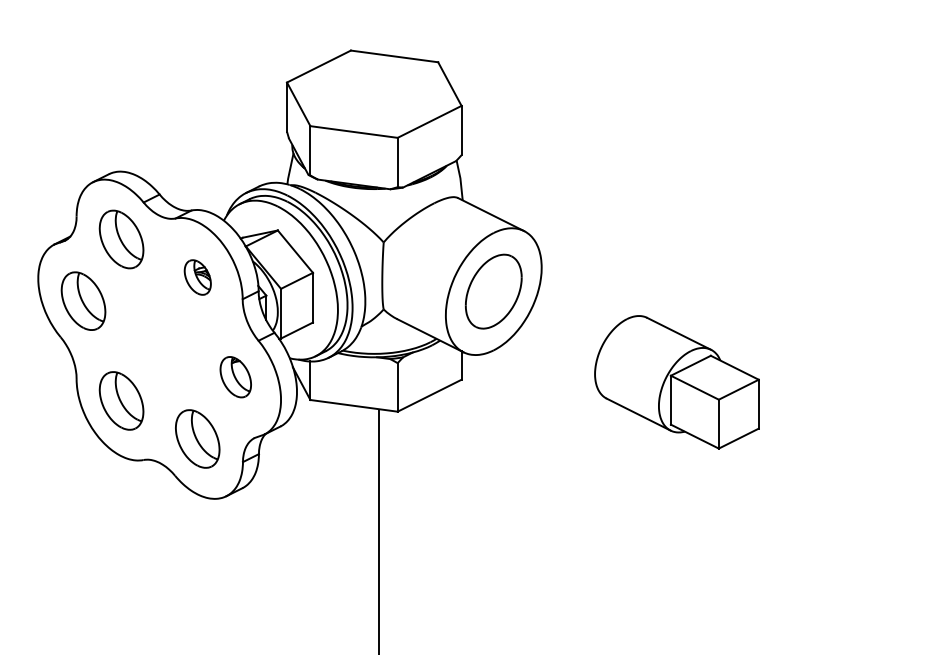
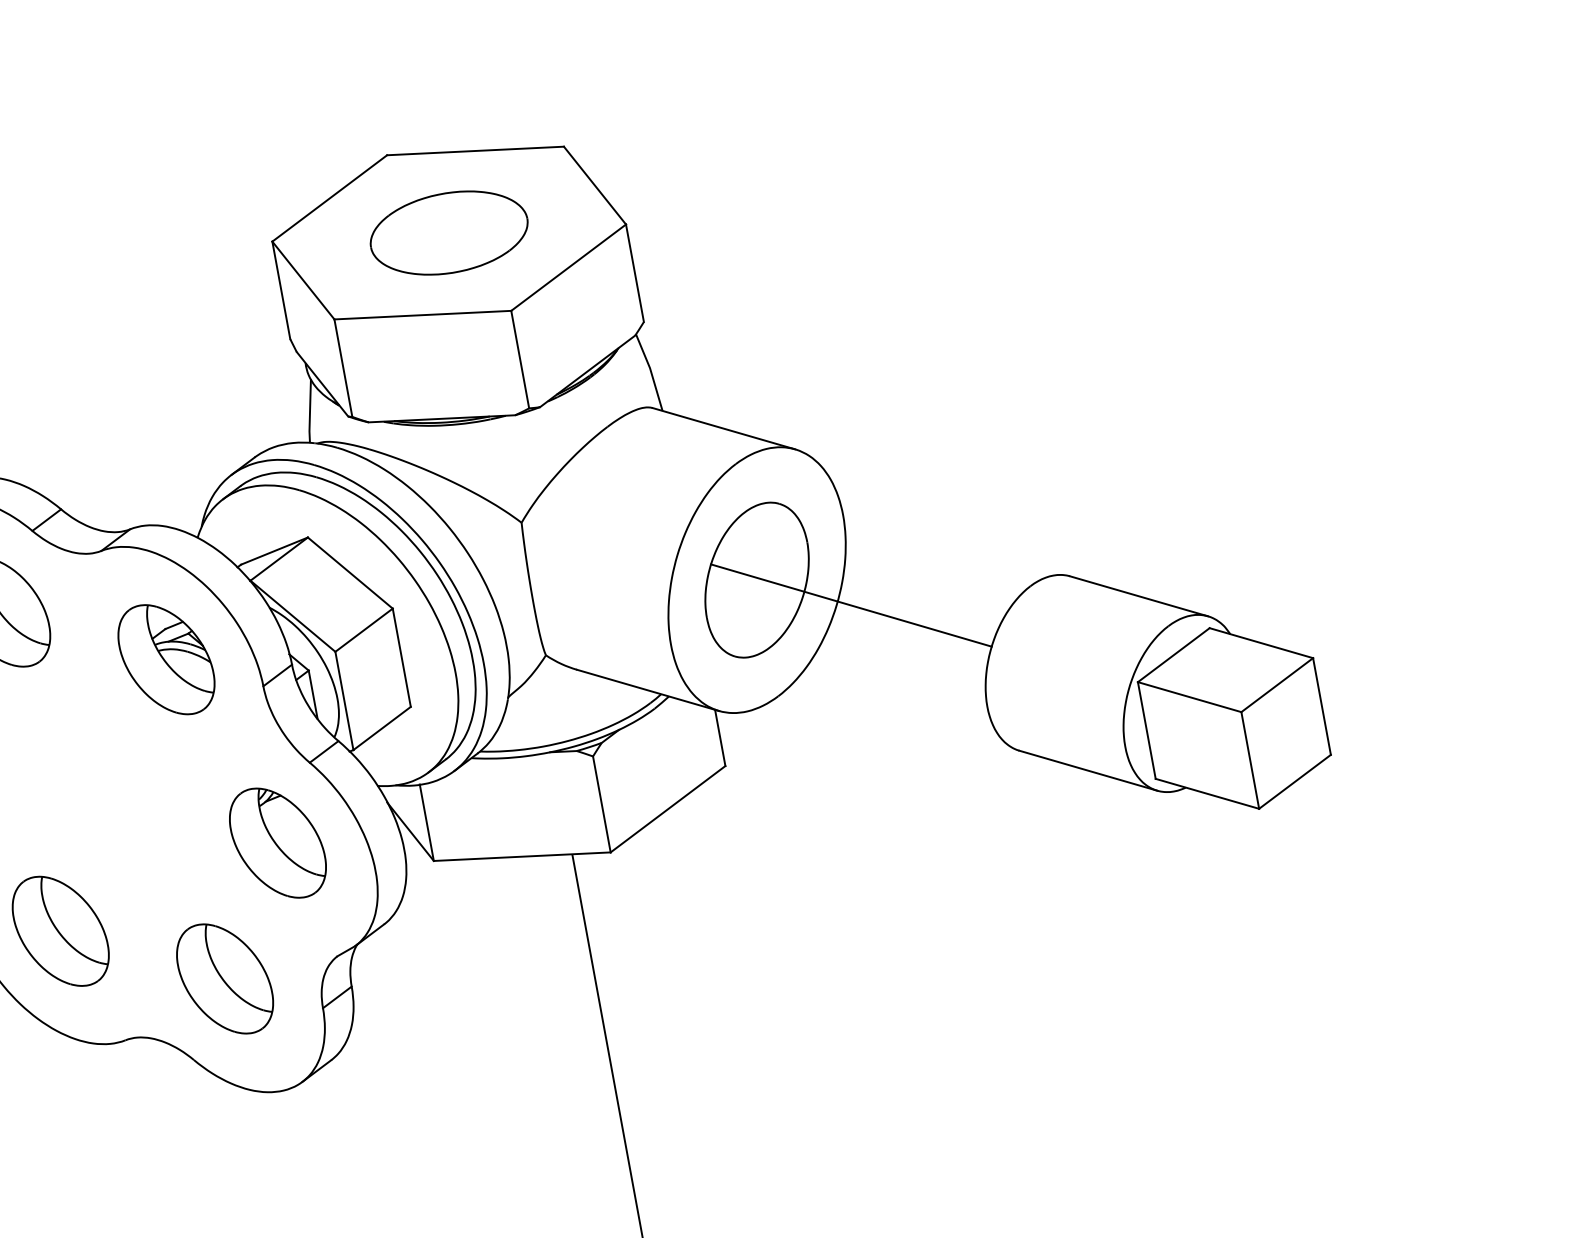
part: (373, 93) -> (447, 231), added
part: (197, 277) -> (166, 659), size x1.67
line: (537, 312) -> (851, 605), added
part: (235, 376) -> (277, 841), size x1.43

